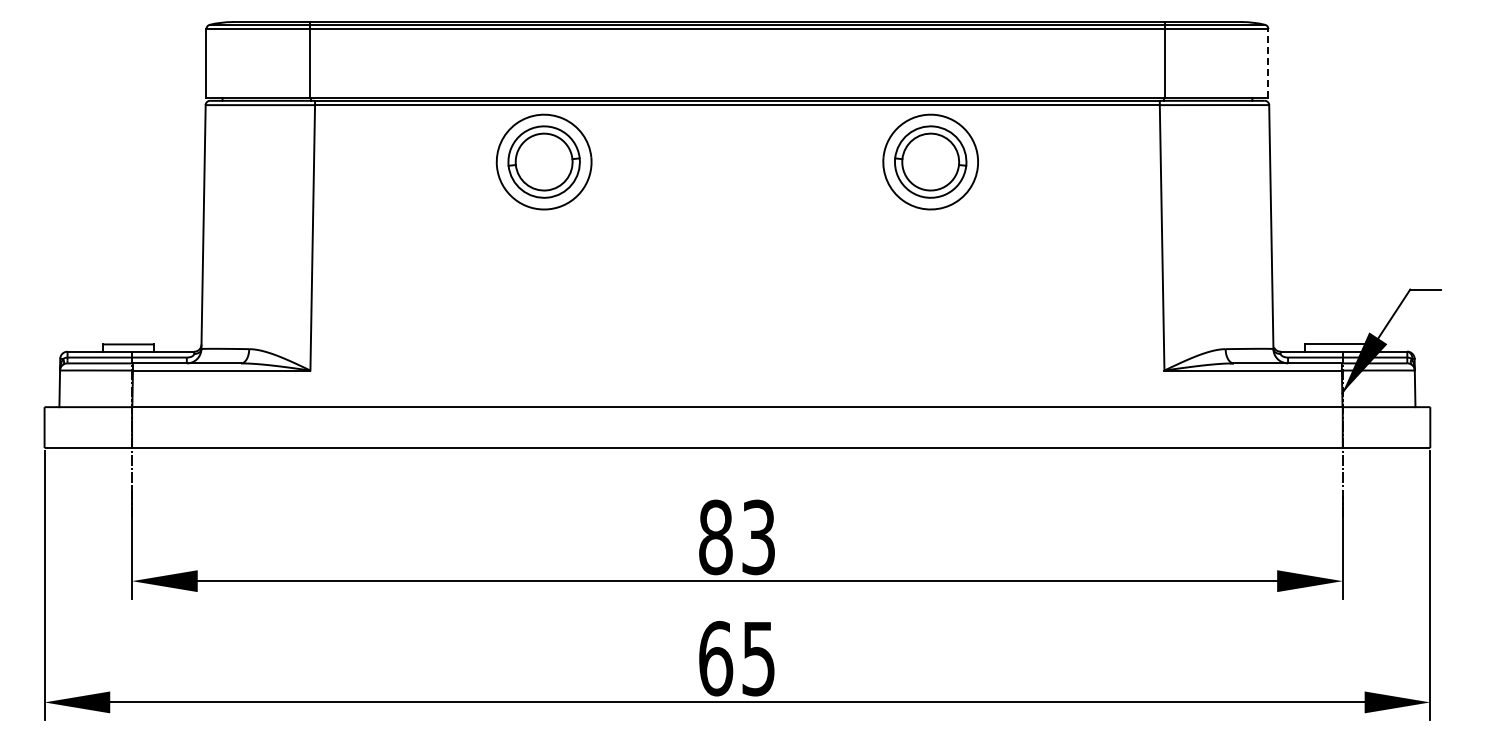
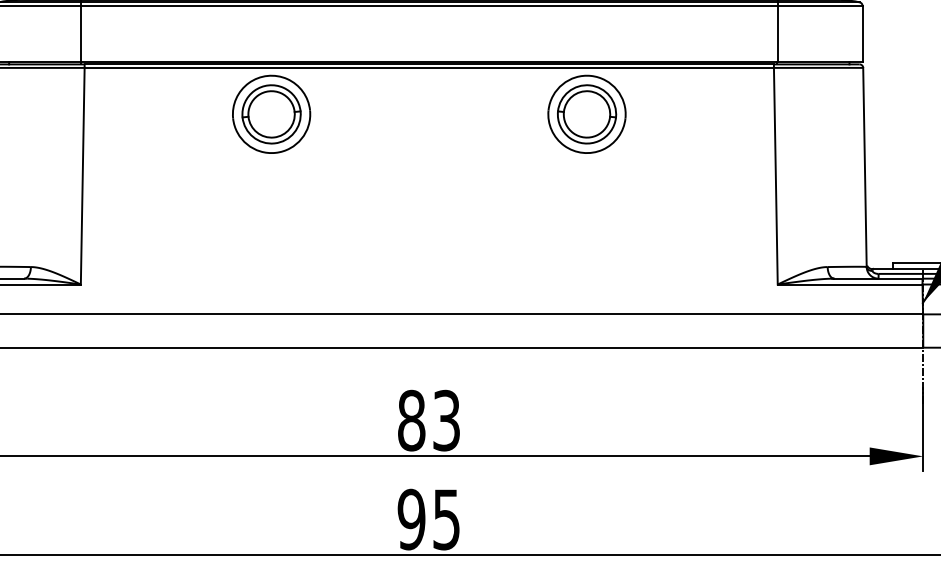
line: (1268, 63) -> (862, 33), dashed -> solid
text: (715, 658) -> (411, 519), 65 -> 95

